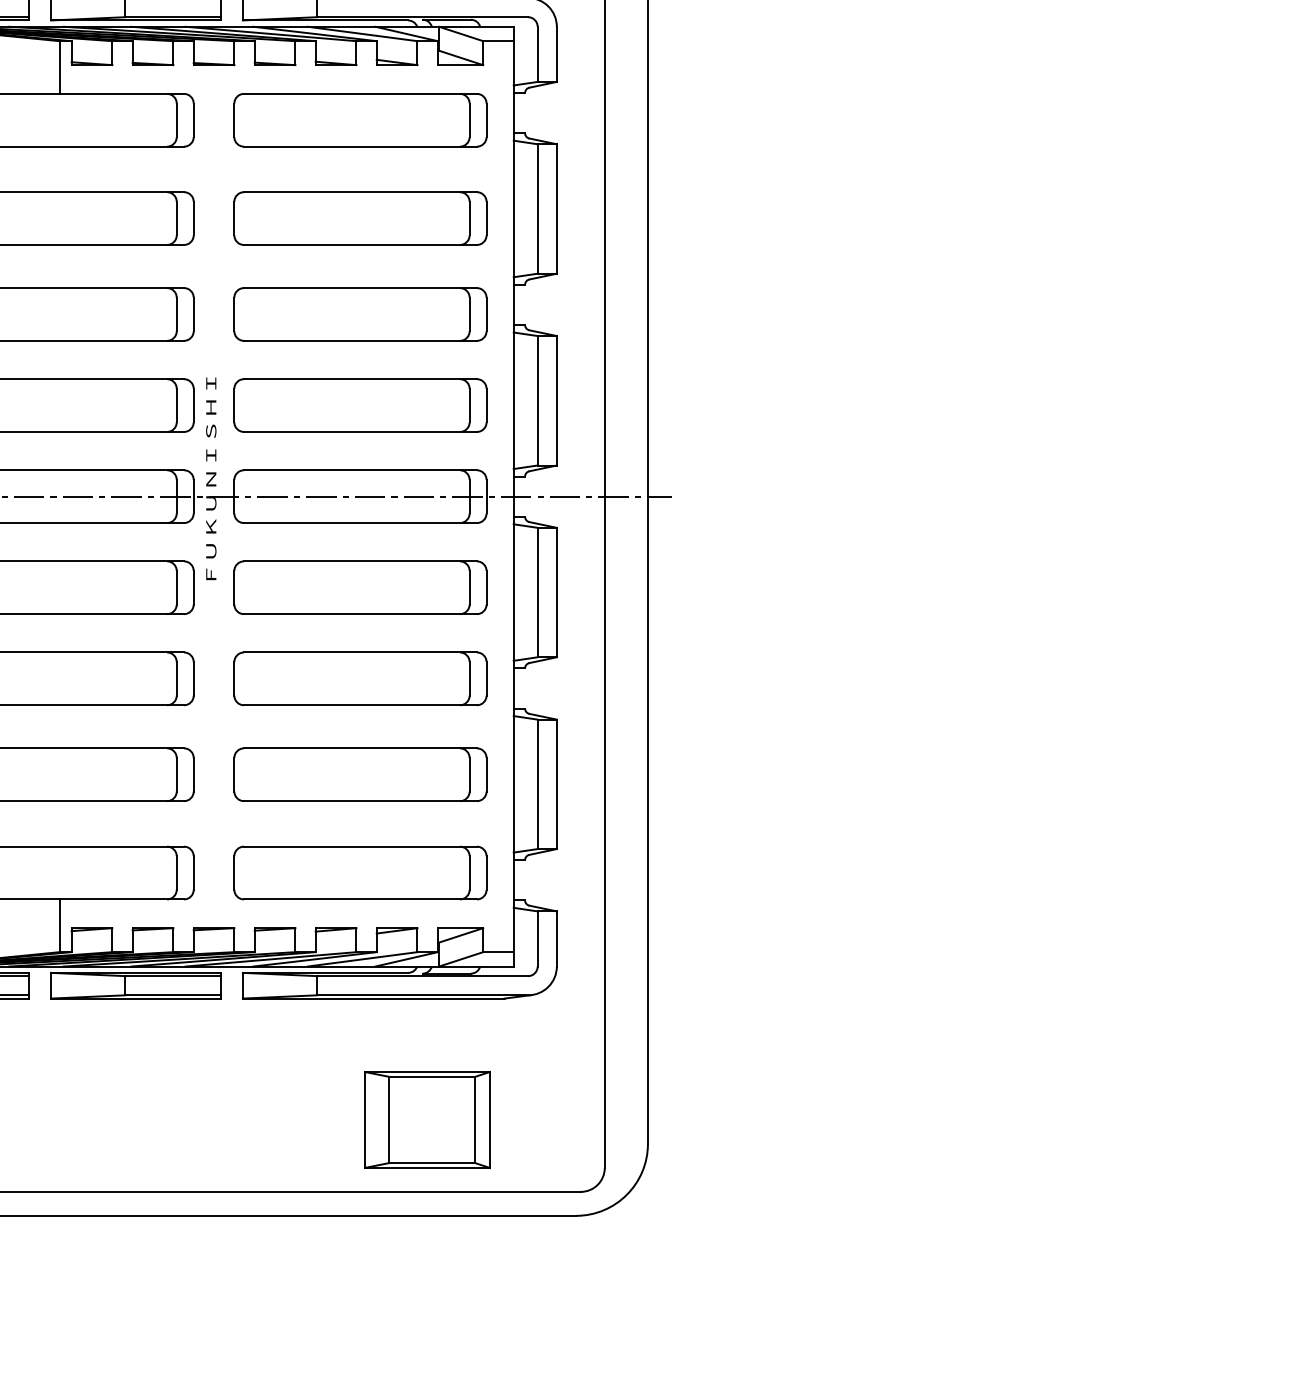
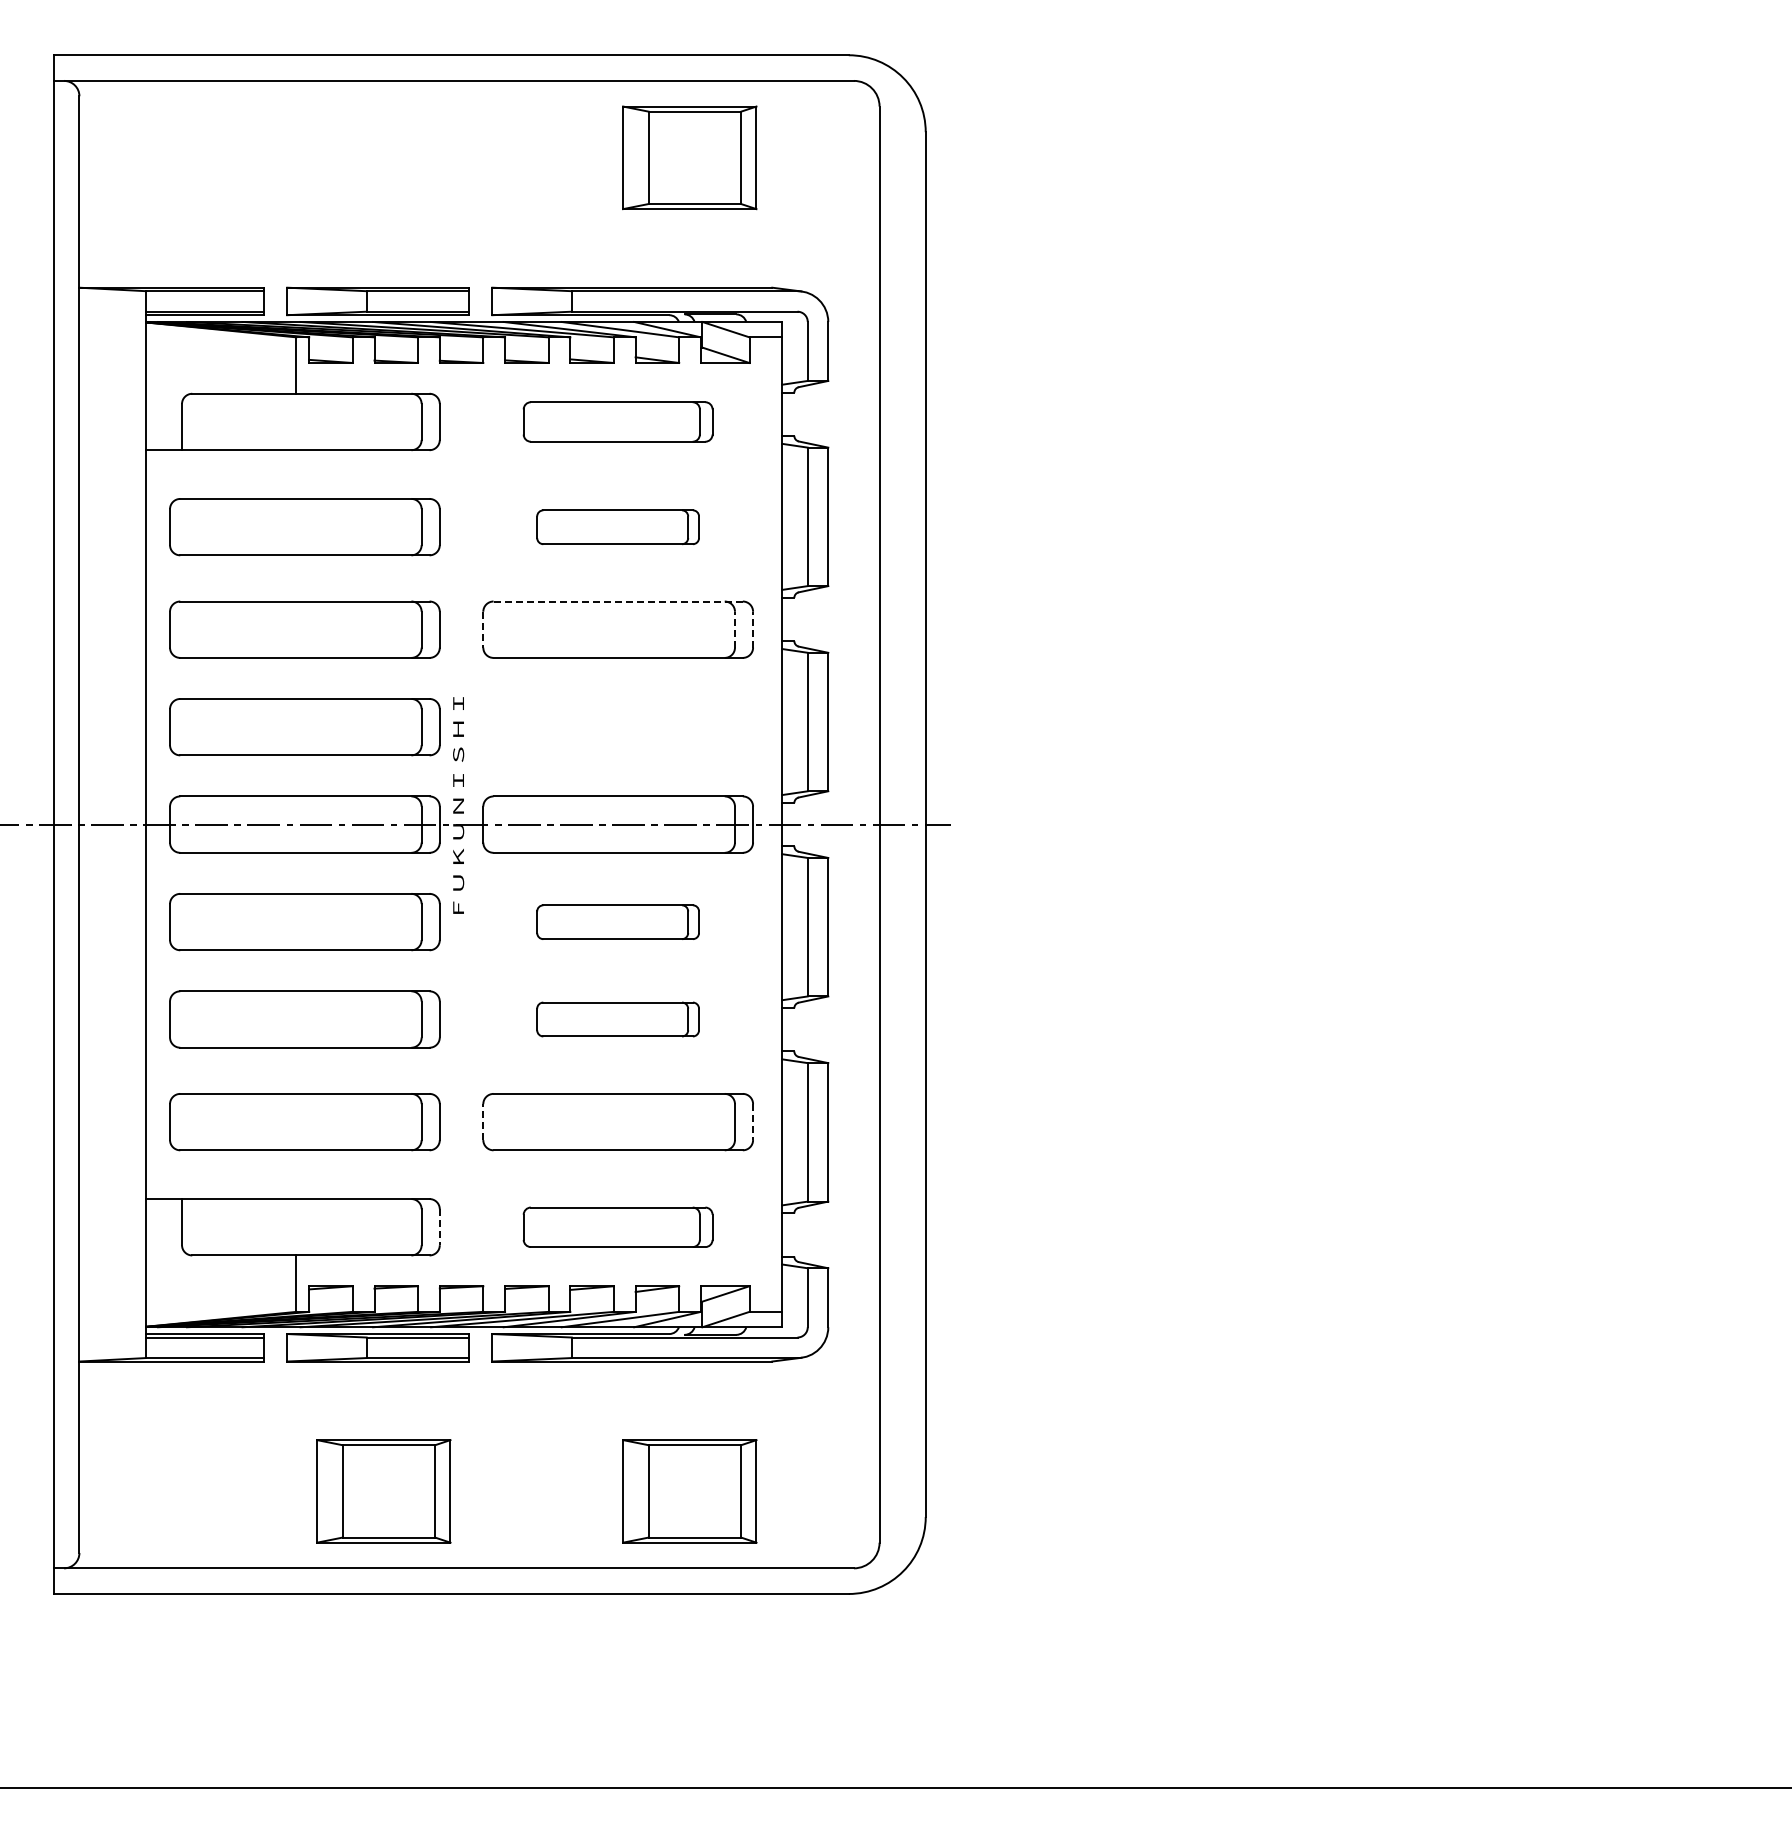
part: (359, 119) -> (617, 421), size x0.7
part: (359, 218) -> (617, 527), size x0.6
line: (360, 288) -> (618, 601), solid -> dashed
line: (234, 314) -> (483, 629), solid -> dashed
line: (469, 314) -> (734, 629), solid -> dashed
line: (486, 314) -> (753, 629), solid -> dashed
part: (359, 405) -> (617, 727), removed
part: (359, 588) -> (617, 922), size x0.6
part: (359, 678) -> (617, 1019), size x0.6
line: (234, 775) -> (483, 1122), solid -> dashed
line: (486, 775) -> (753, 1122), solid -> dashed
line: (193, 873) -> (439, 1227), solid -> dashed
part: (359, 873) -> (617, 1227), size x0.7
part: (141, 1120) -> (383, 1491), added

